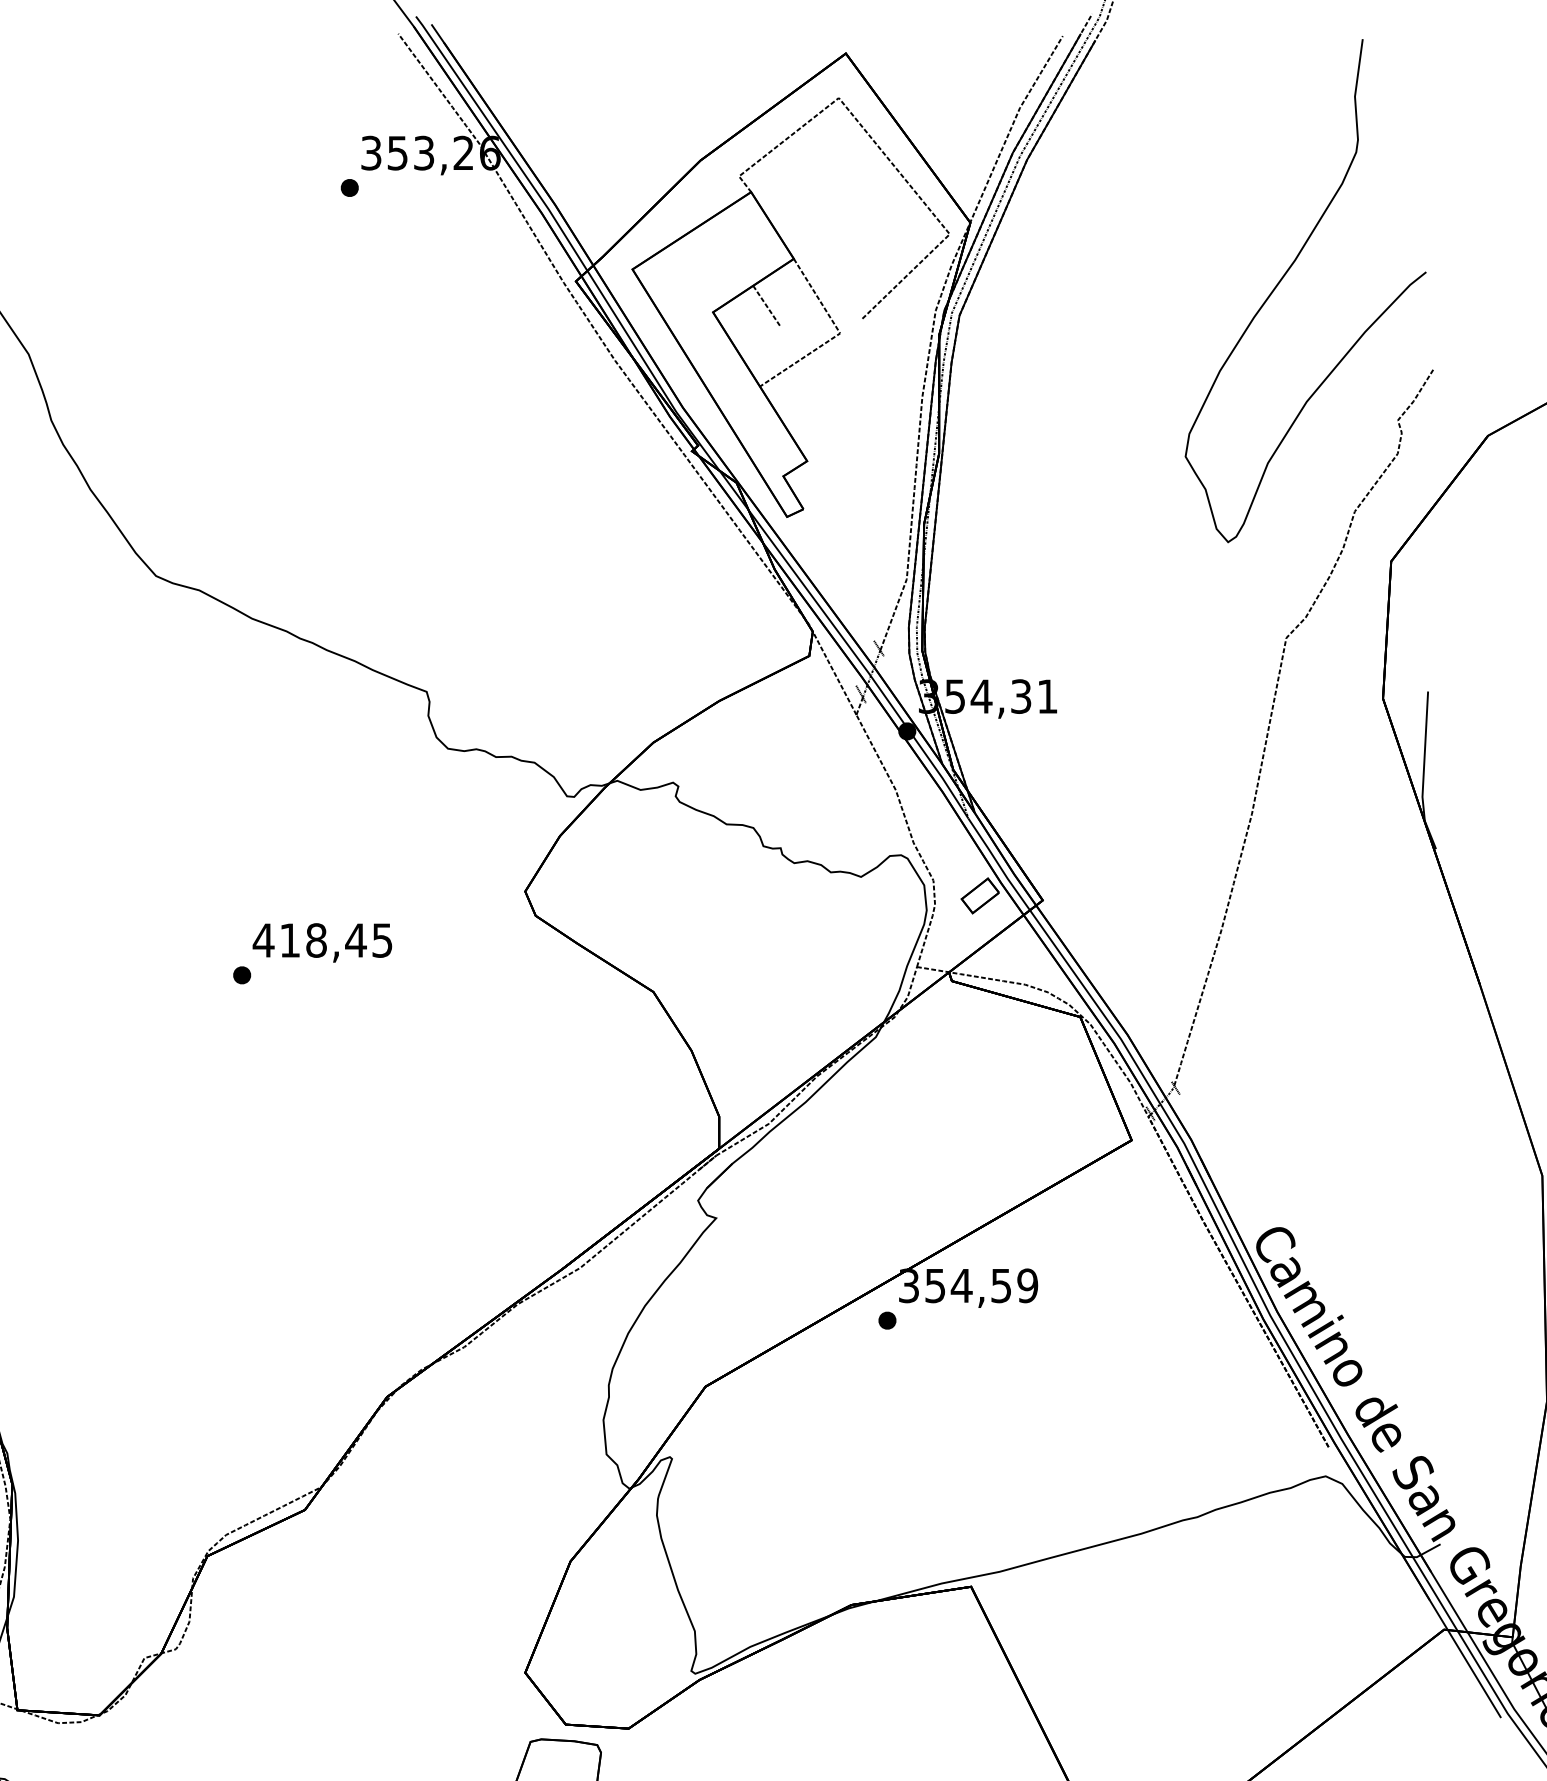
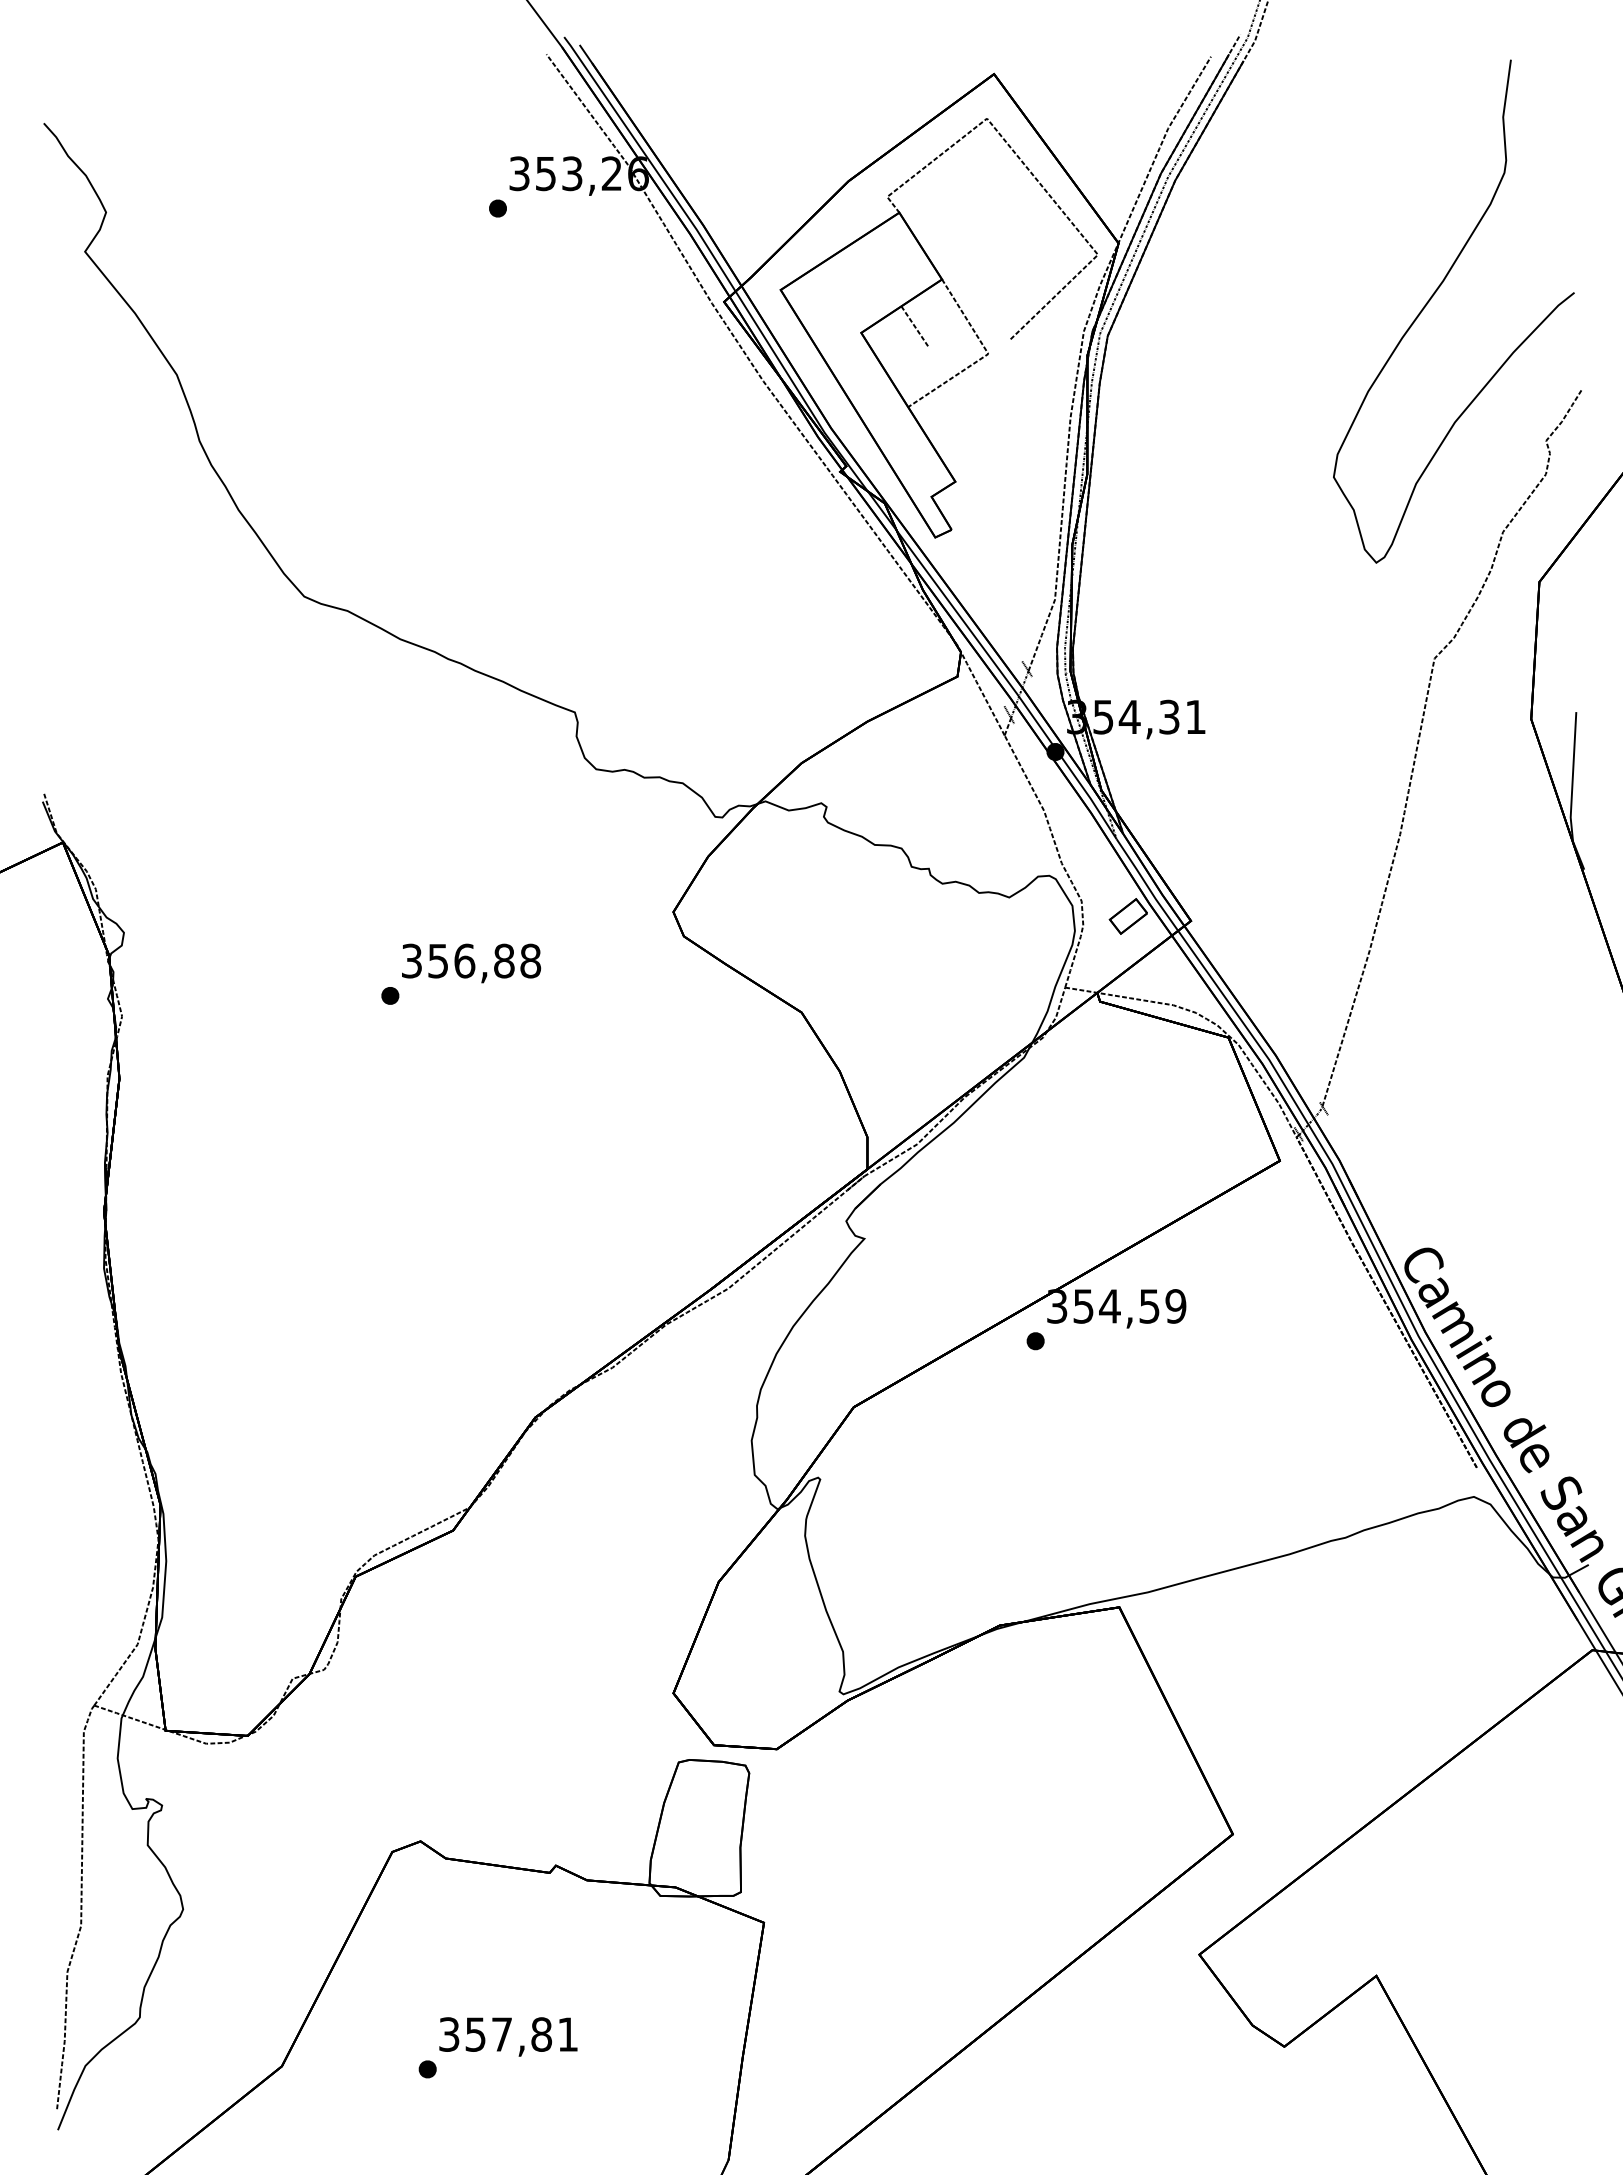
text: (322, 939) -> (470, 960), 418,45 -> 356,88

